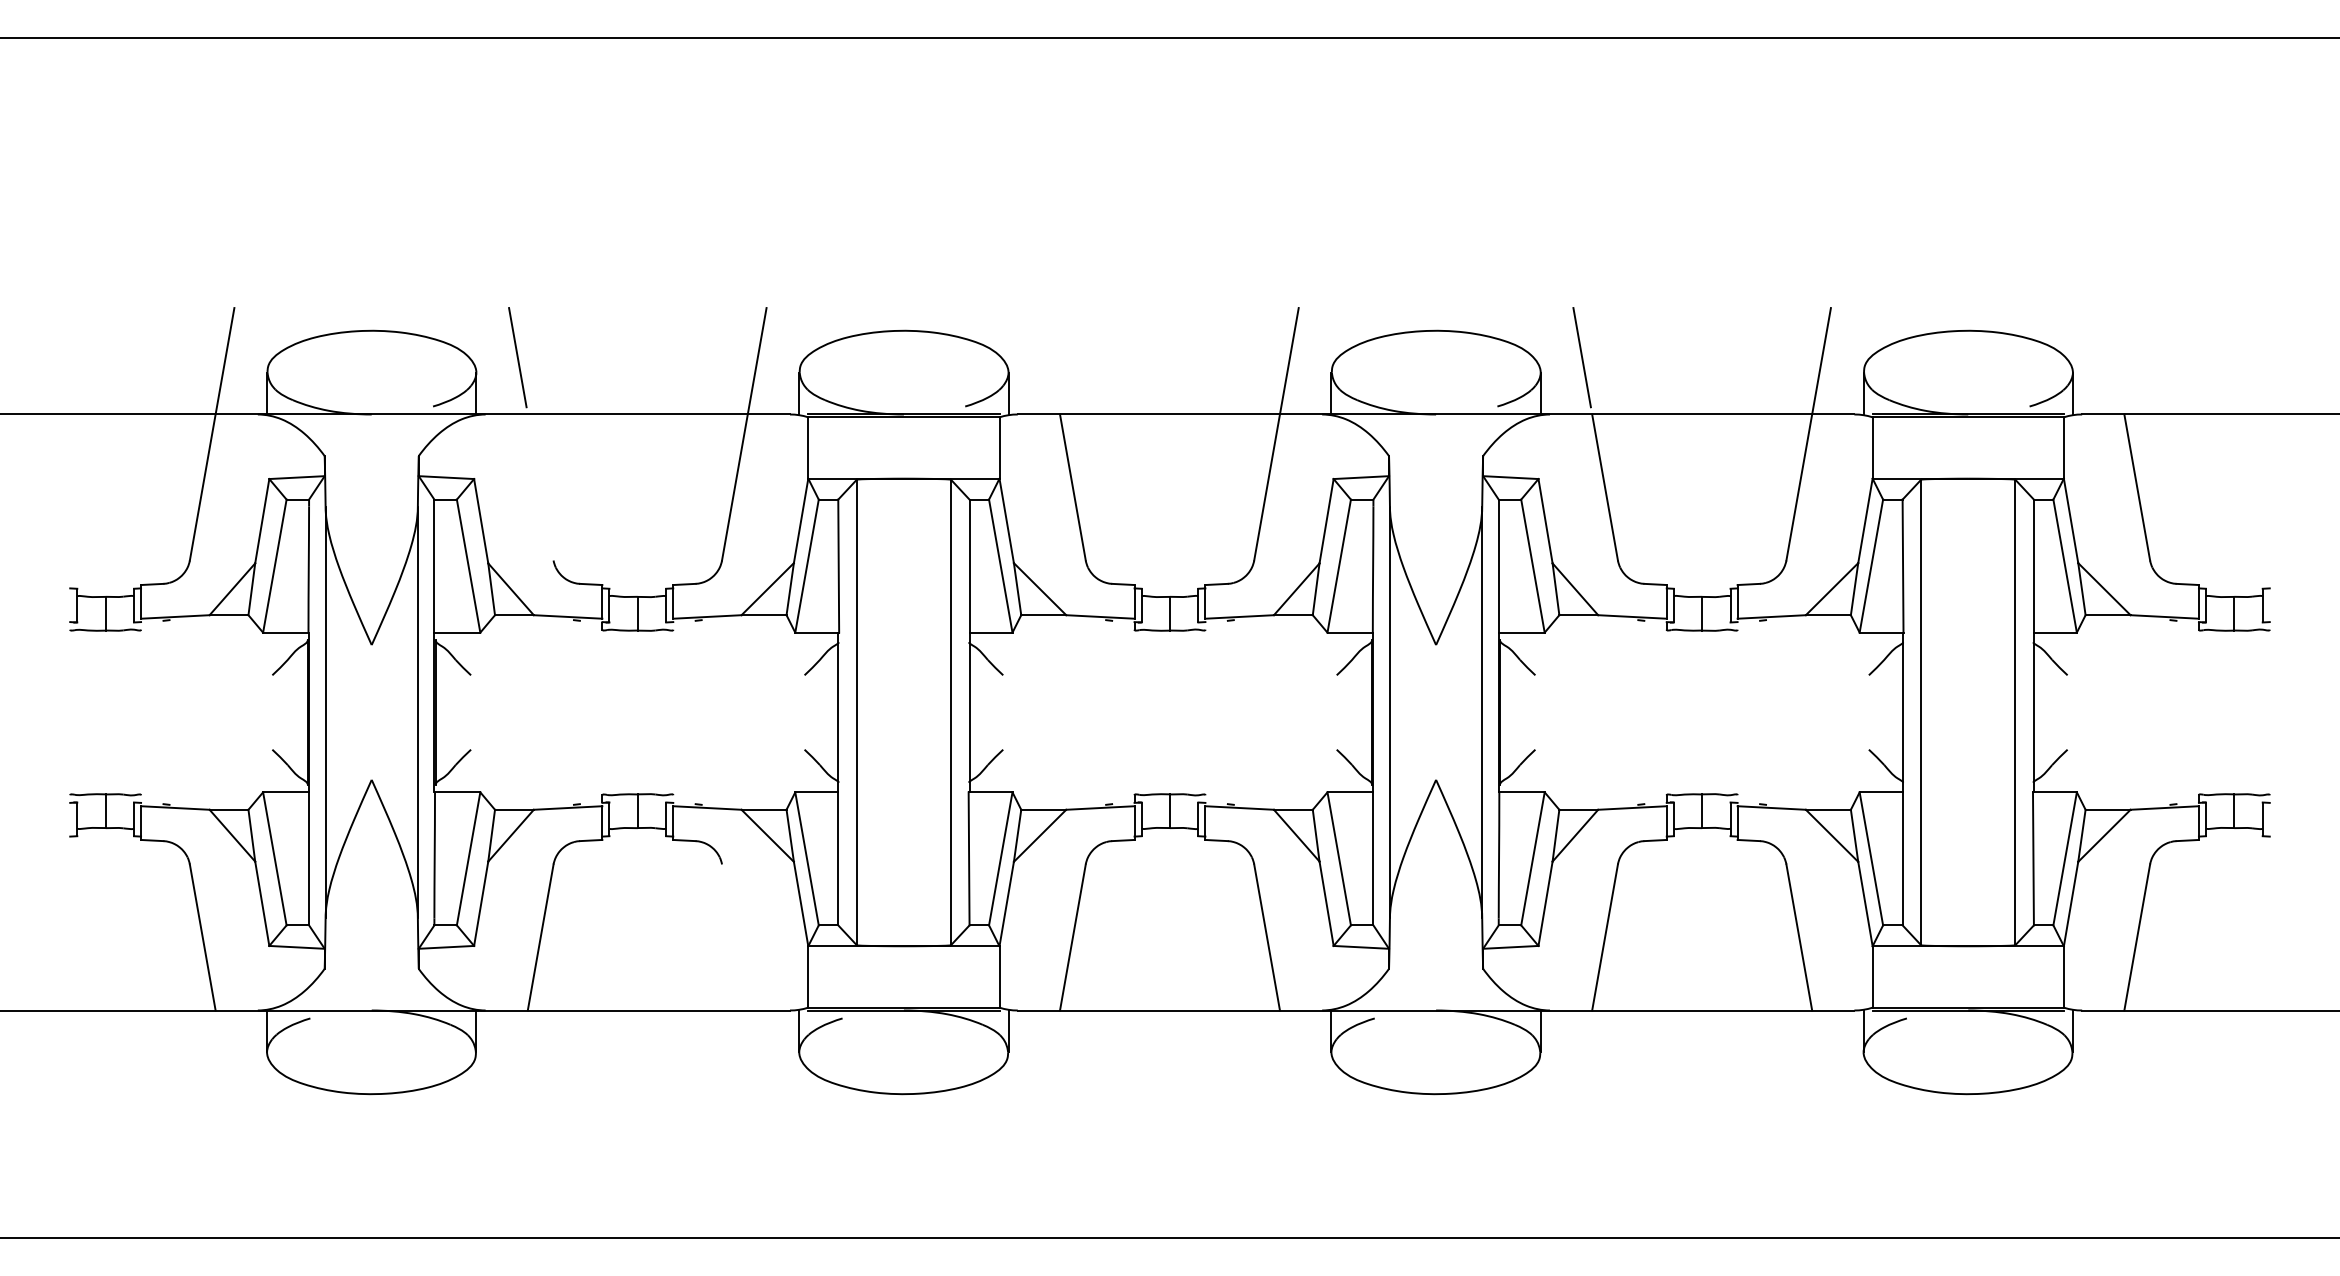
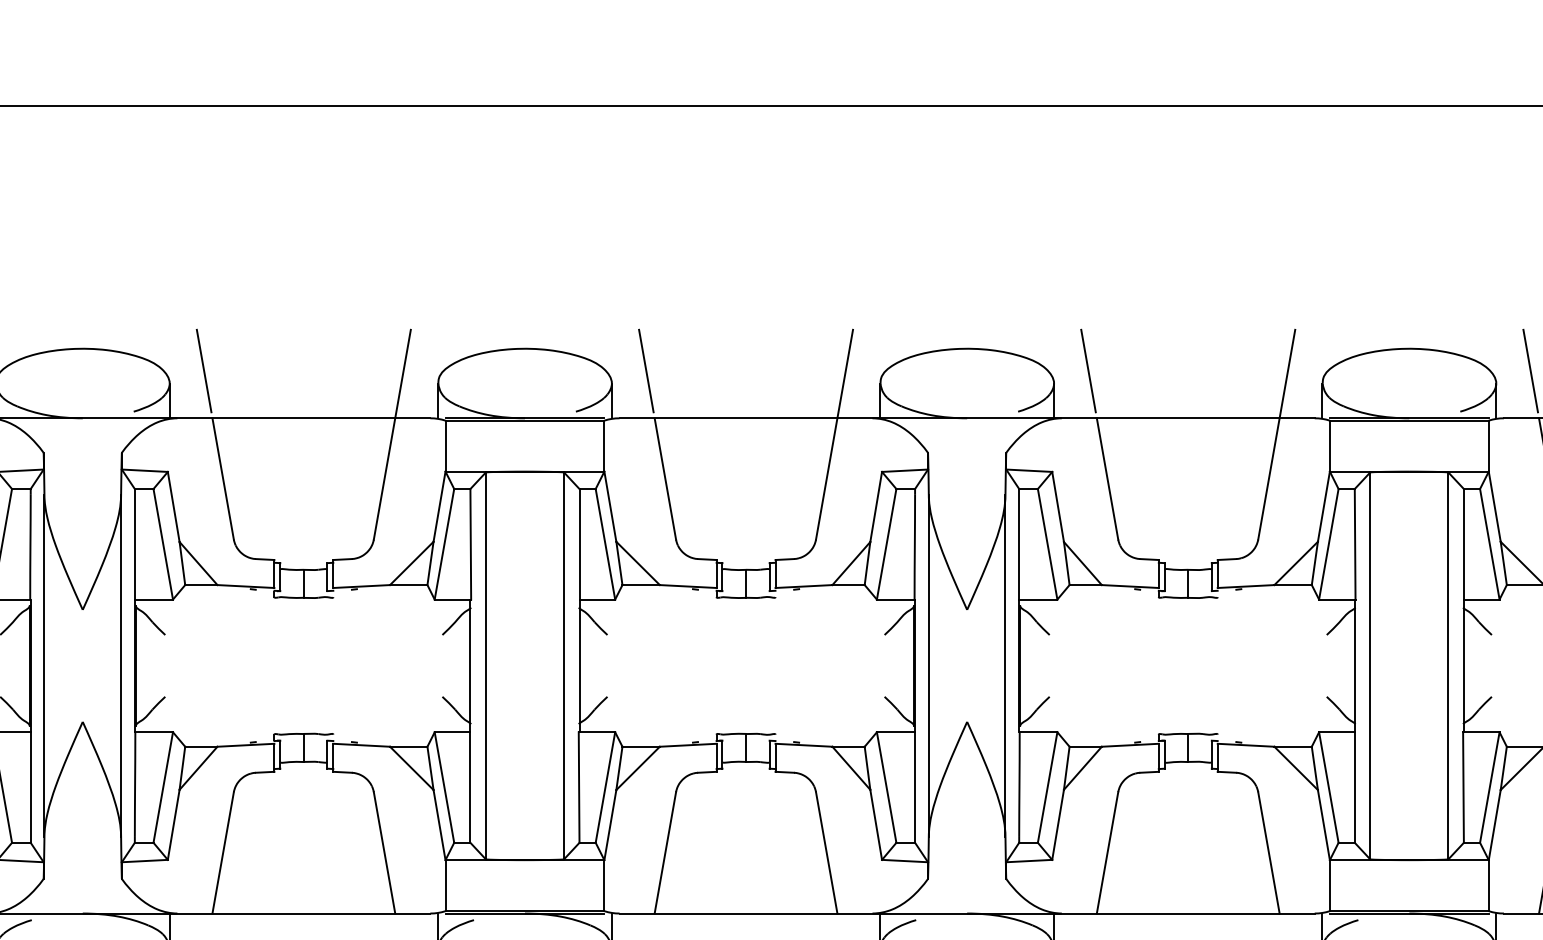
line: (1049, 357) -> (645, 370), added
line: (2114, 357) -> (1530, 370), added
line: (540, 487) -> (223, 478), added
line: (734, 937) -> (384, 852), added

